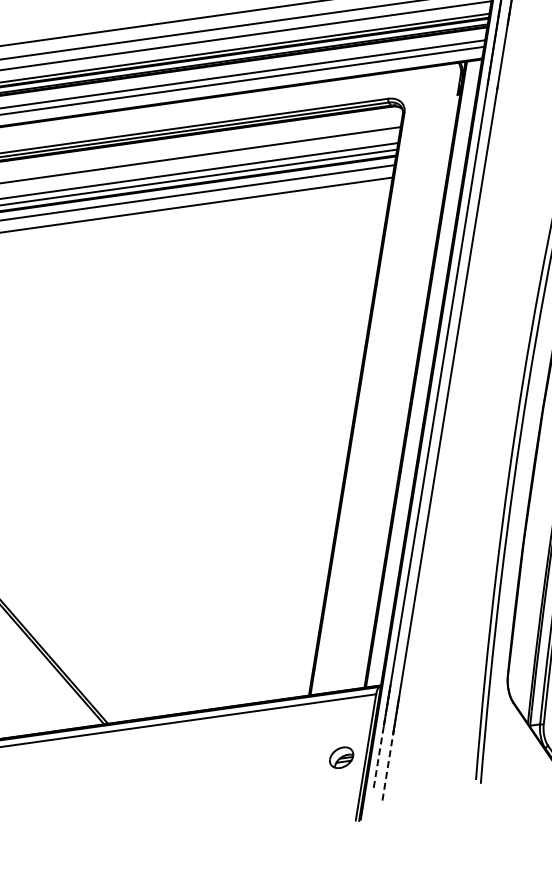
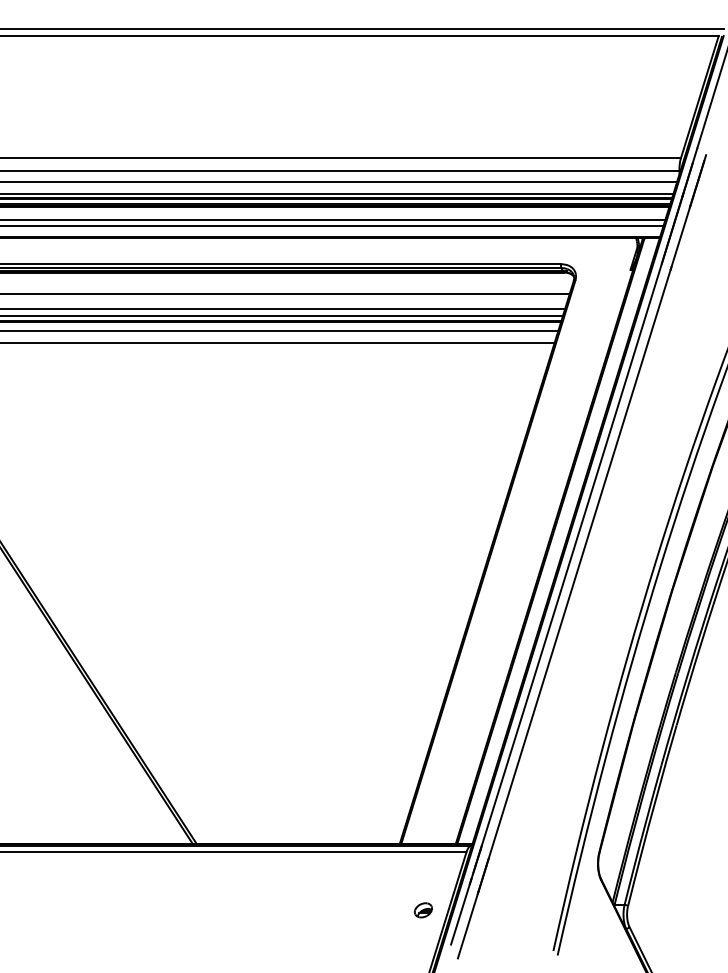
line: (378, 756) -> (460, 914), dashed -> solid
part: (341, 757) -> (423, 910), size x0.71
line: (387, 767) -> (467, 926), dashed -> solid

